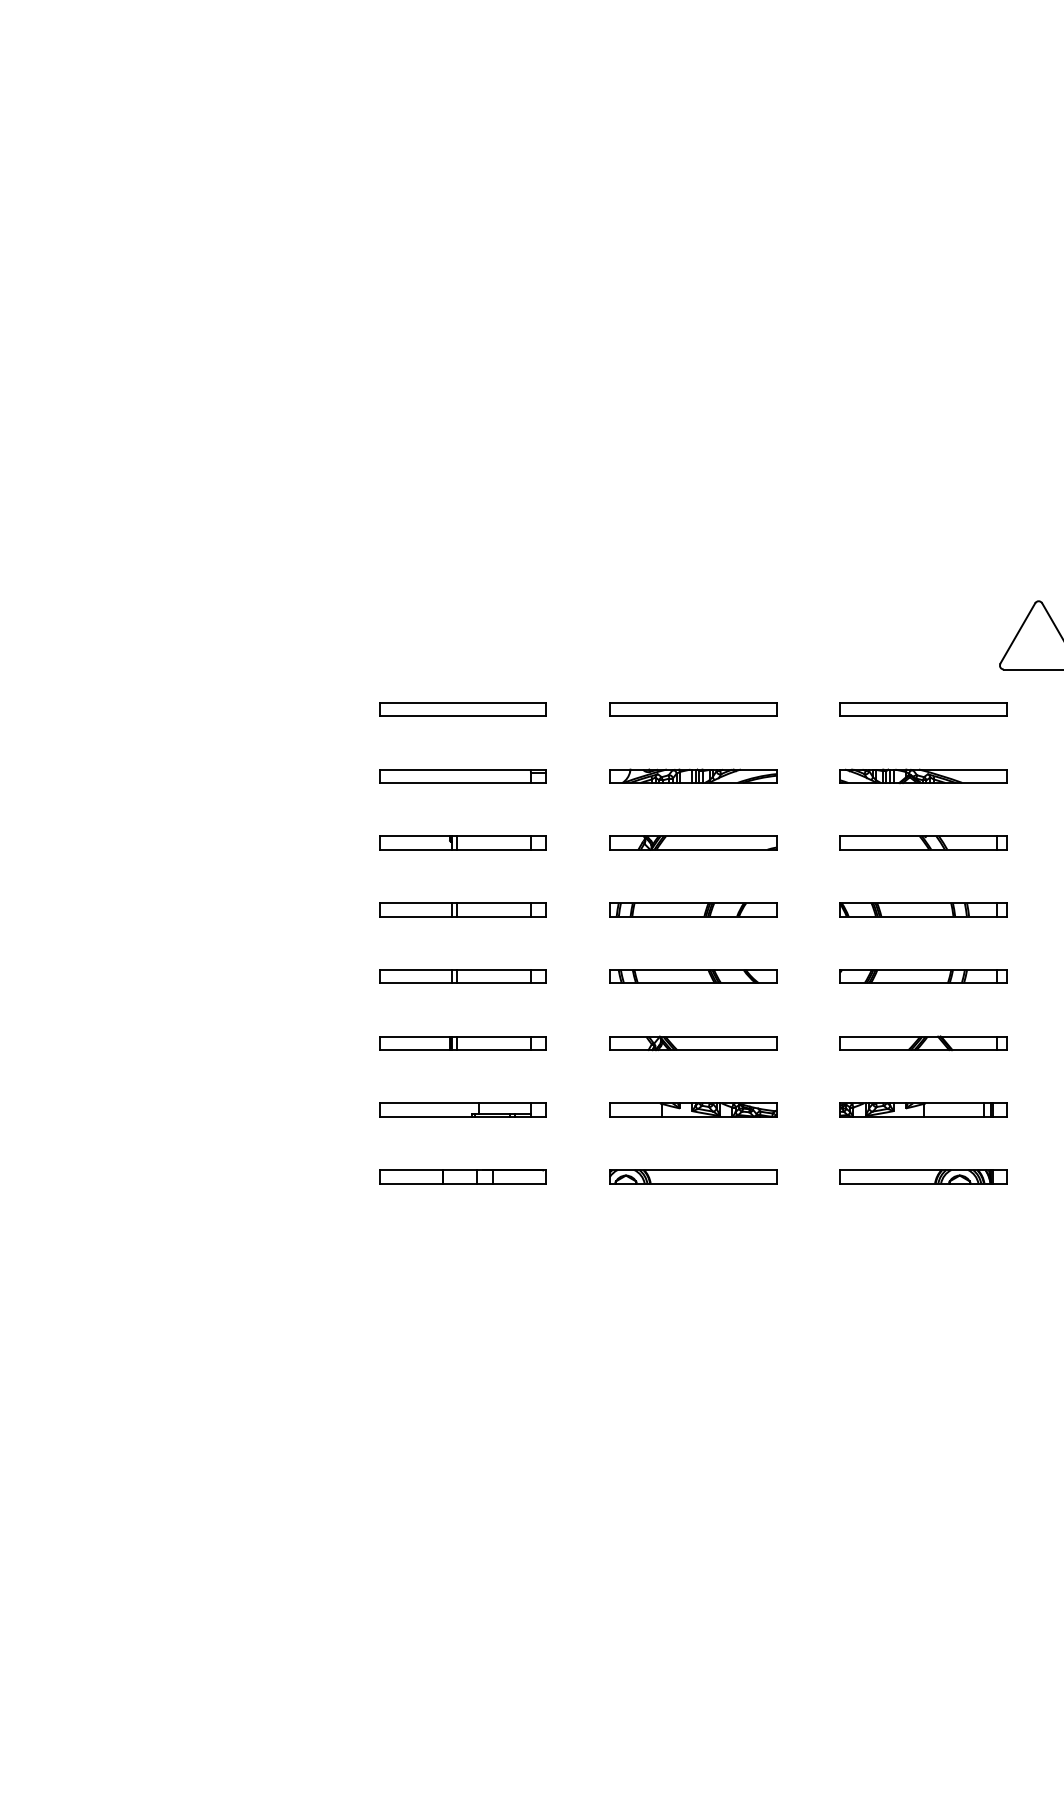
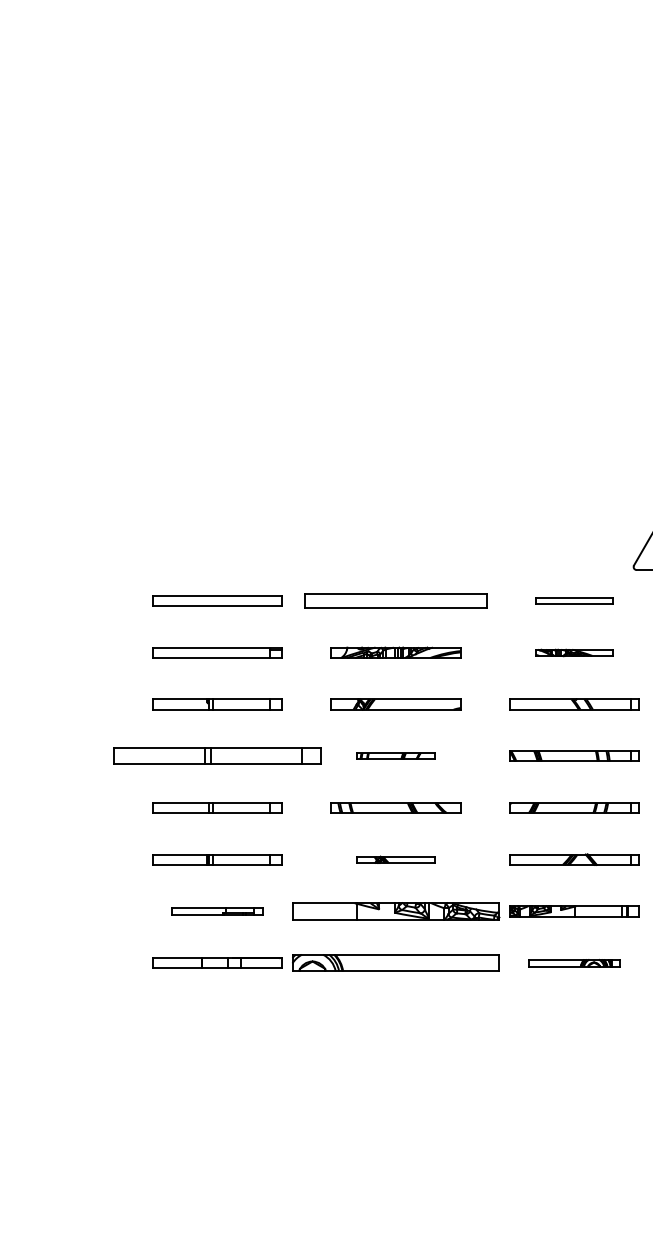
part: (693, 709) -> (396, 601), size x1.4
part: (923, 709) -> (574, 601), size x0.6
part: (923, 776) -> (574, 652), size x0.6
part: (462, 909) -> (217, 756), size x1.6
part: (693, 909) -> (396, 756), size x0.6
part: (693, 1043) -> (396, 859), size x0.6
part: (462, 1109) -> (217, 910), size x0.7
part: (693, 1109) -> (396, 910), size x1.6
part: (693, 1176) -> (396, 962), size x1.6
part: (923, 1176) -> (574, 962), size x0.7

